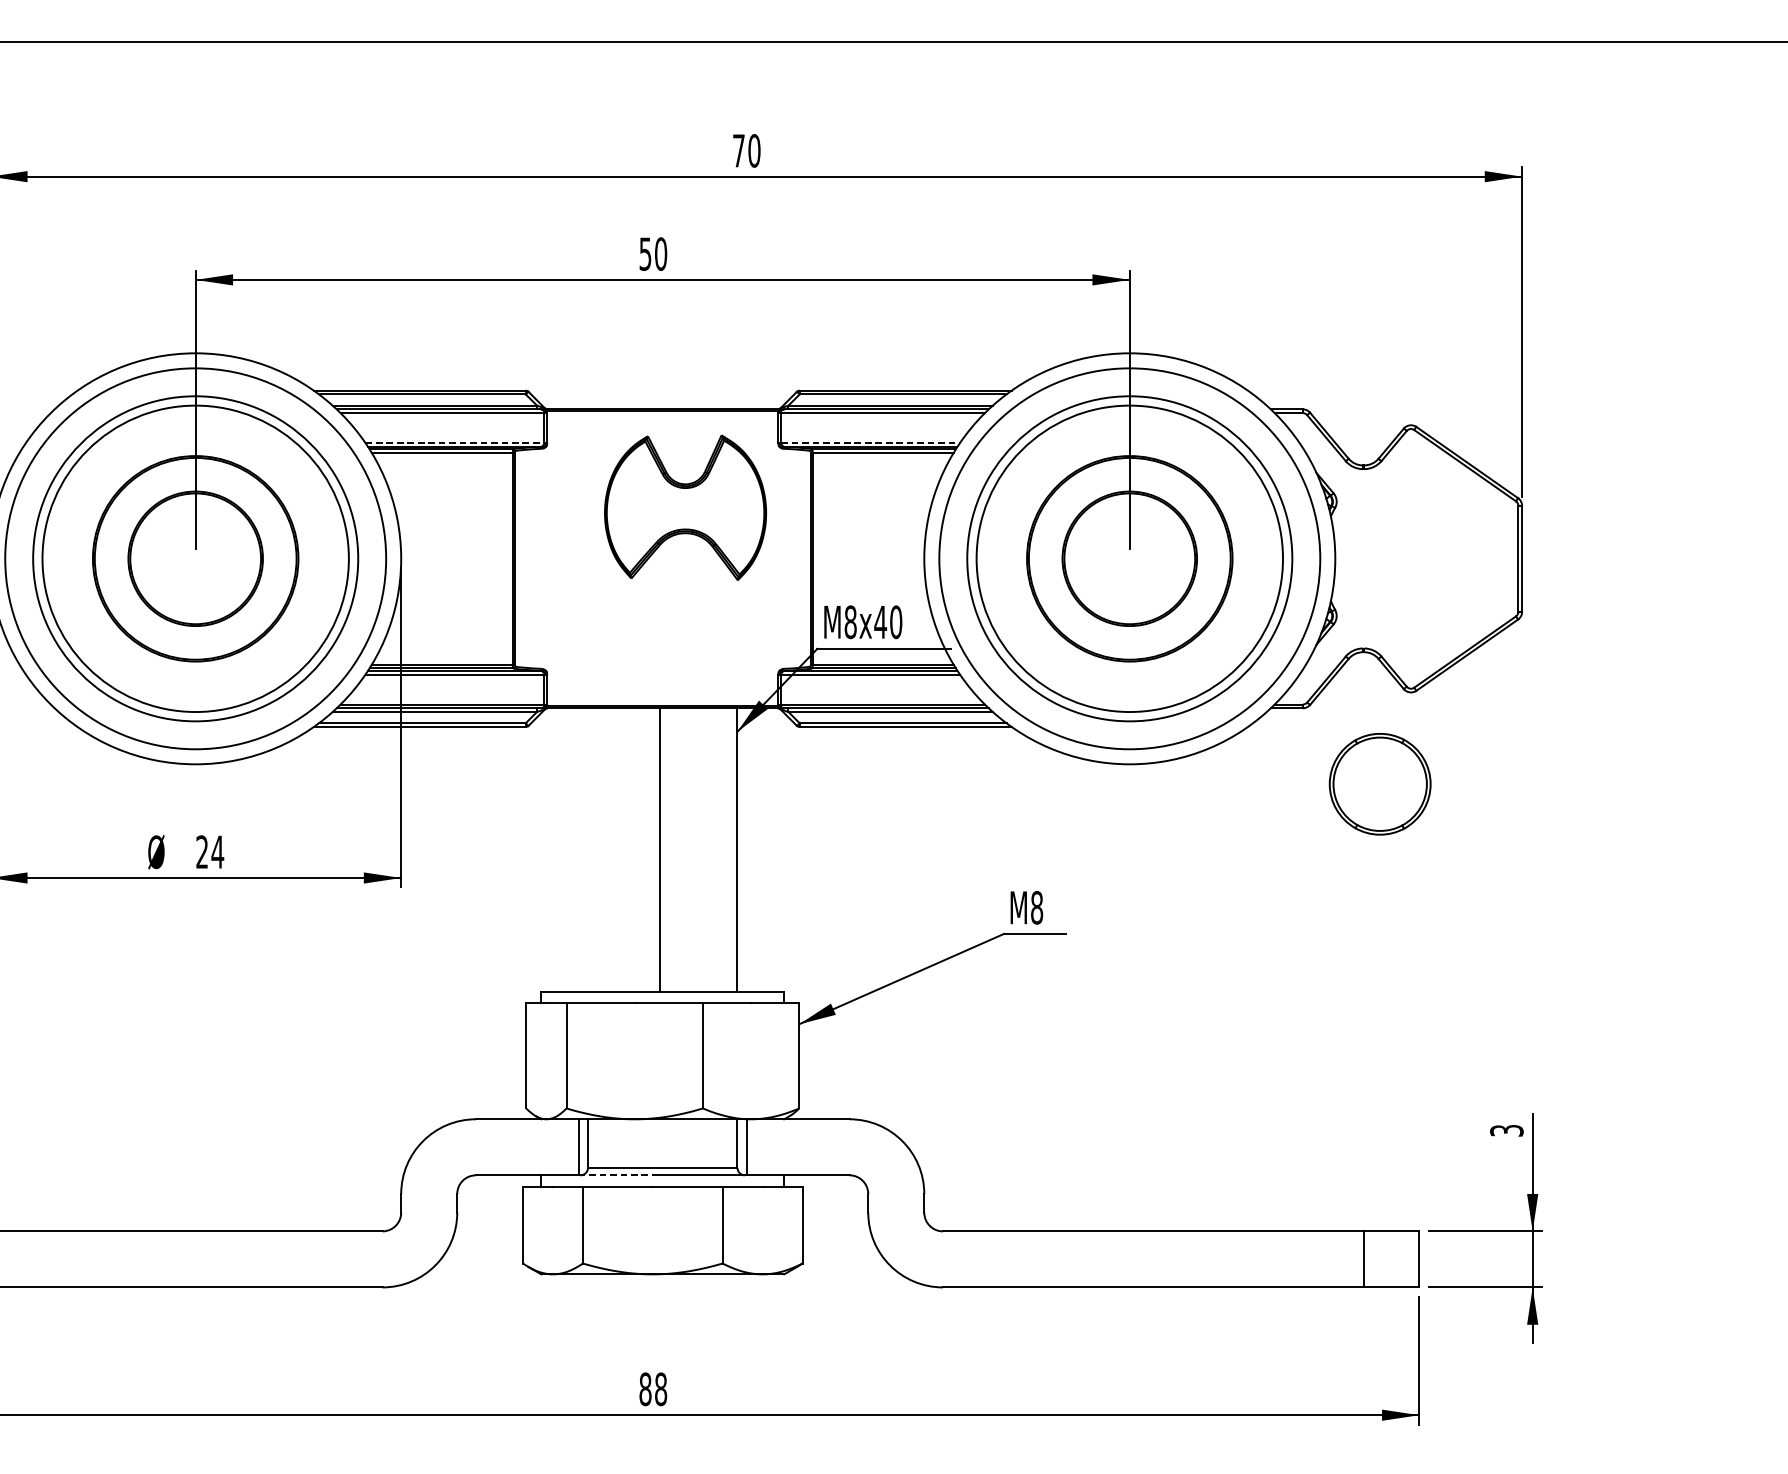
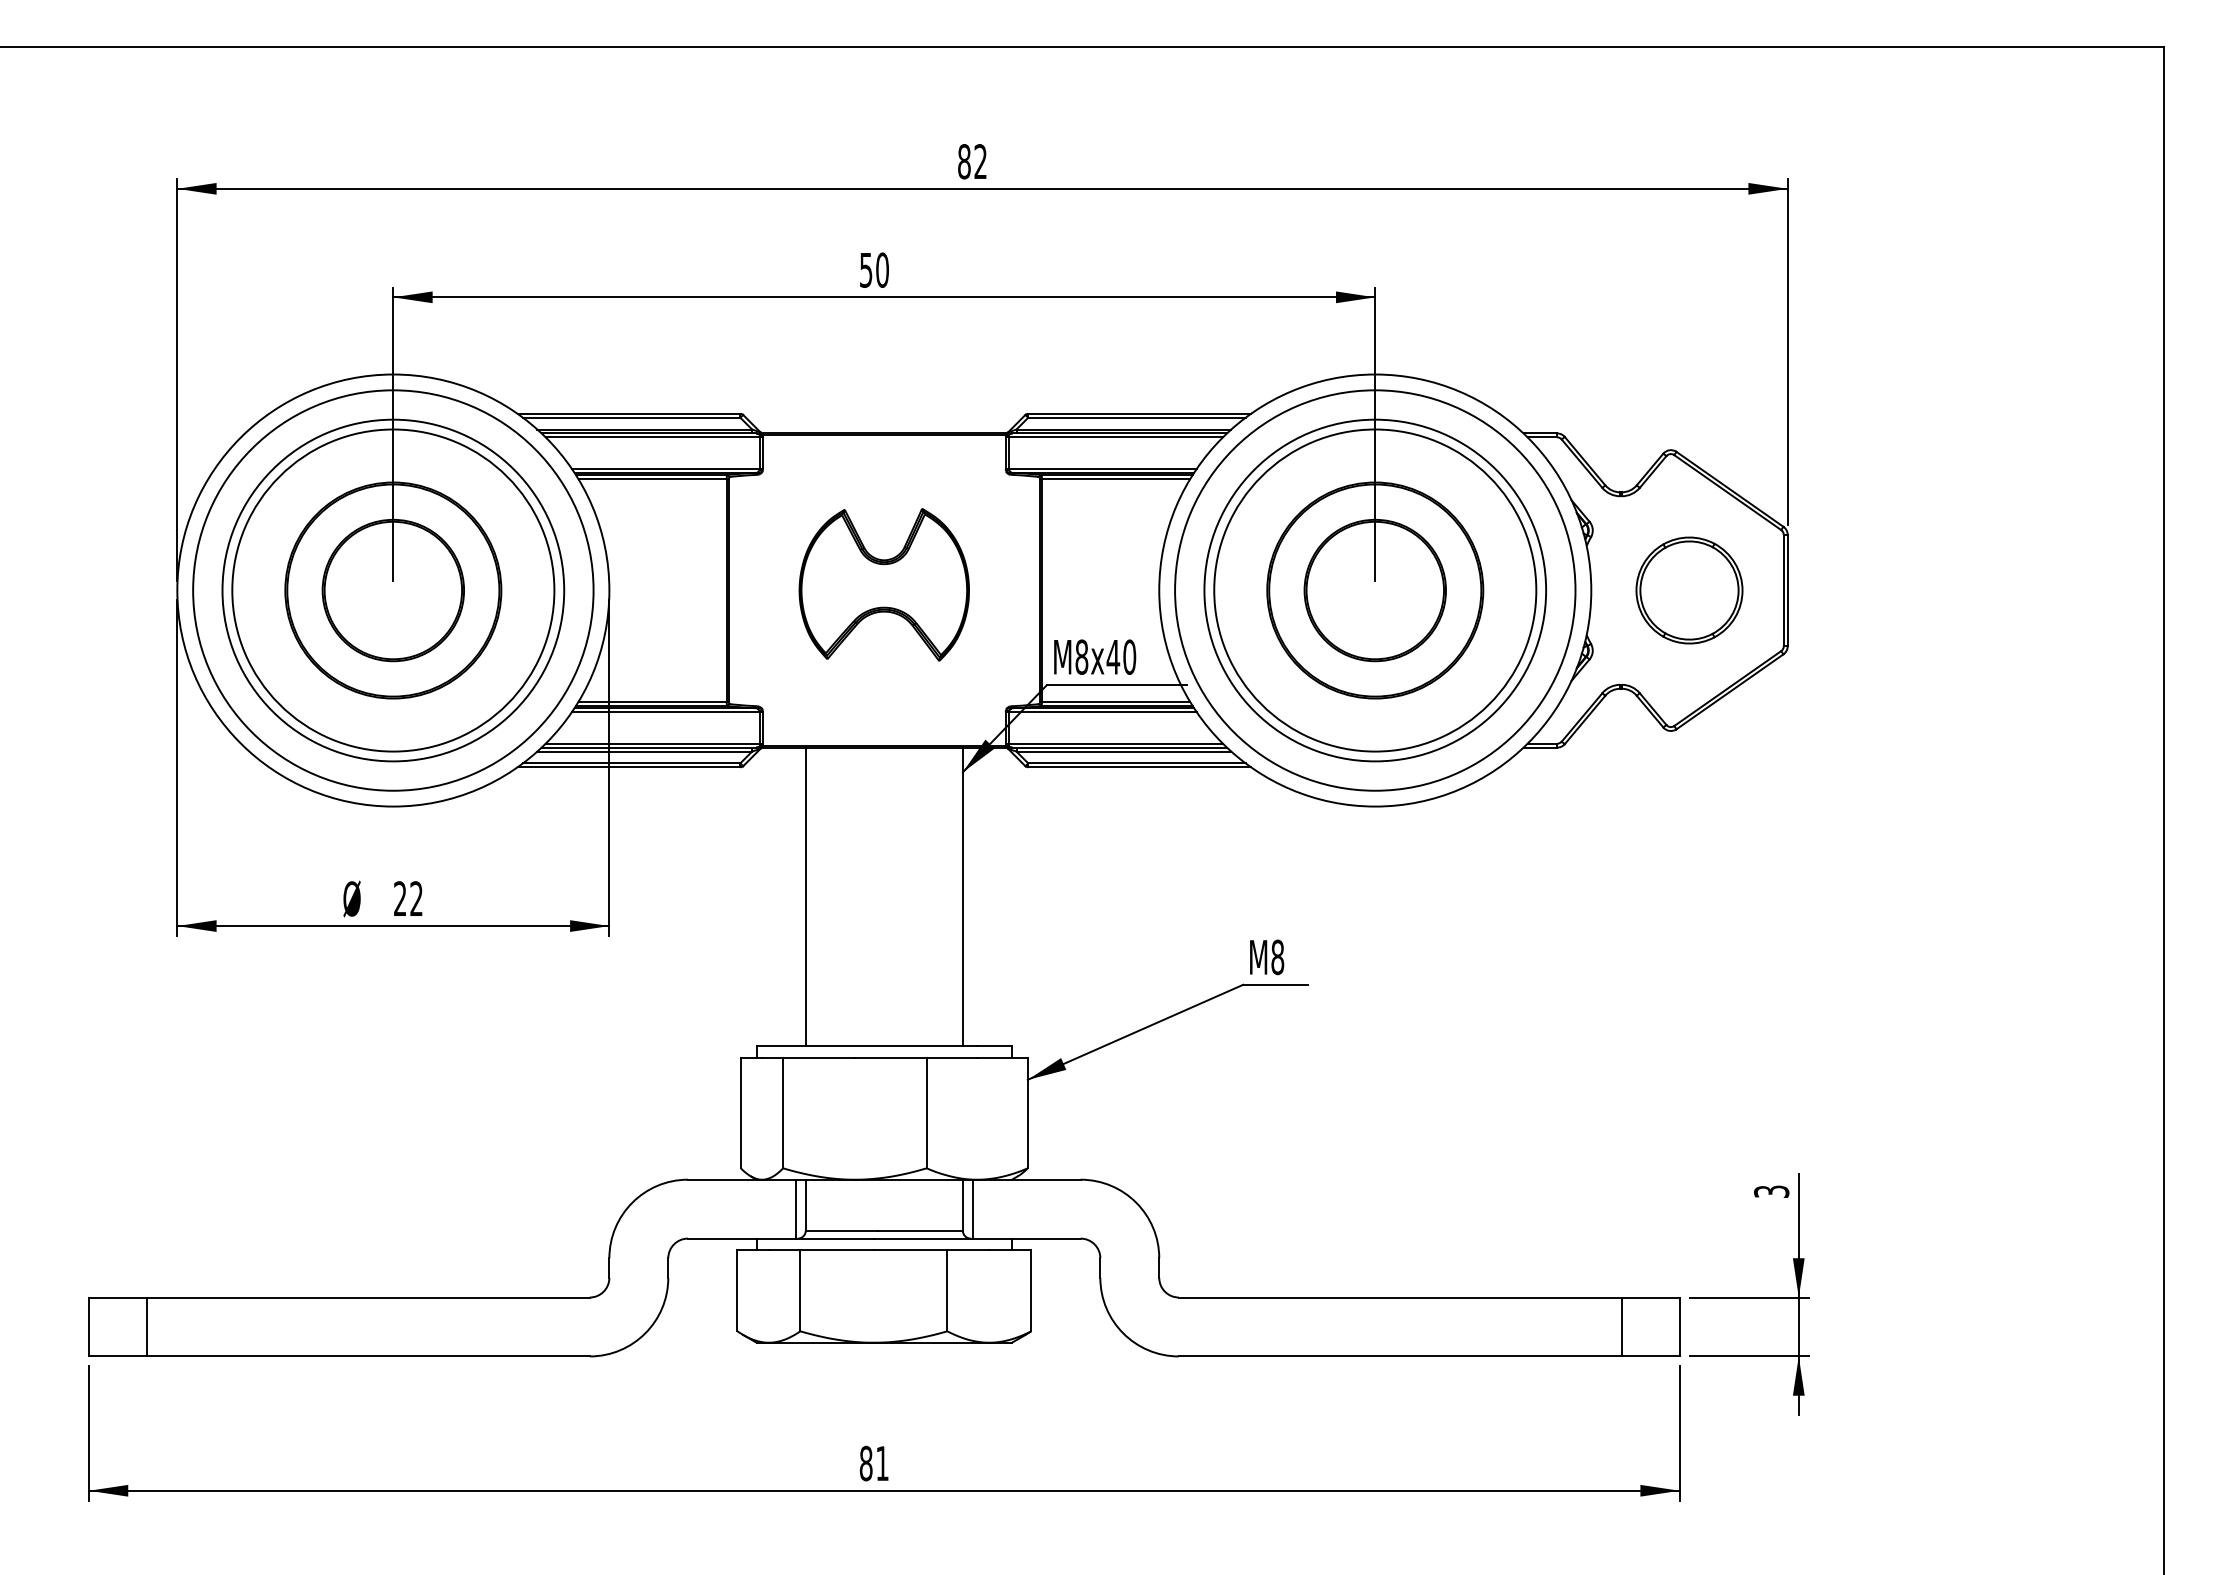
text: (746, 150) -> (972, 161), 70 -> 82
line: (454, 442) -> (665, 468), dashed -> solid
line: (870, 442) -> (1102, 468), dashed -> solid
part: (684, 507) -> (883, 584), moved
part: (1380, 784) -> (1689, 590), moved
line: (660, 849) -> (805, 896), moved
text: (217, 851) -> (416, 898), 24 -> 22
line: (615, 1175) -> (834, 1238), dashed -> solid
text: (661, 1389) -> (882, 1463), 88 -> 81

